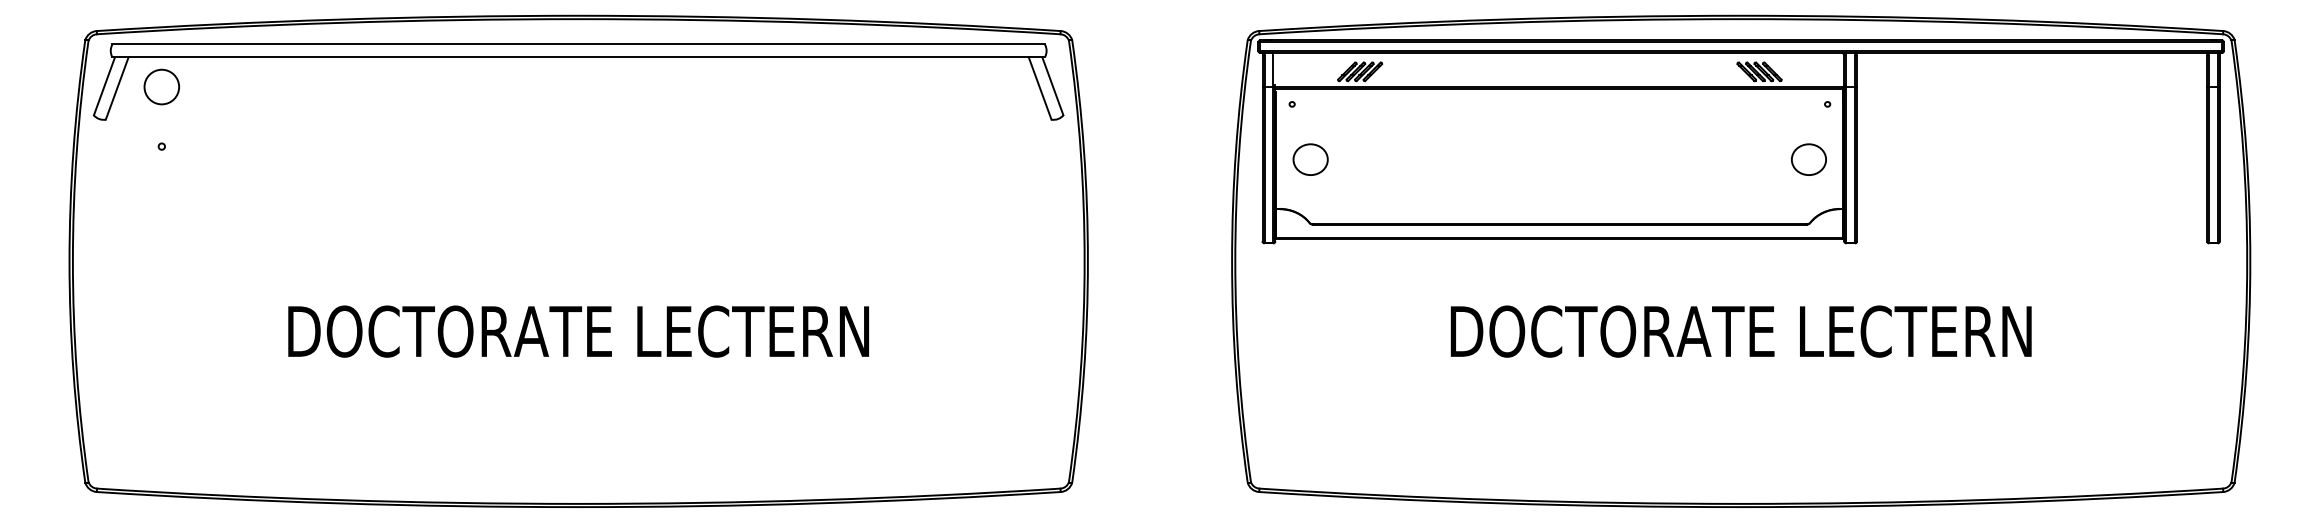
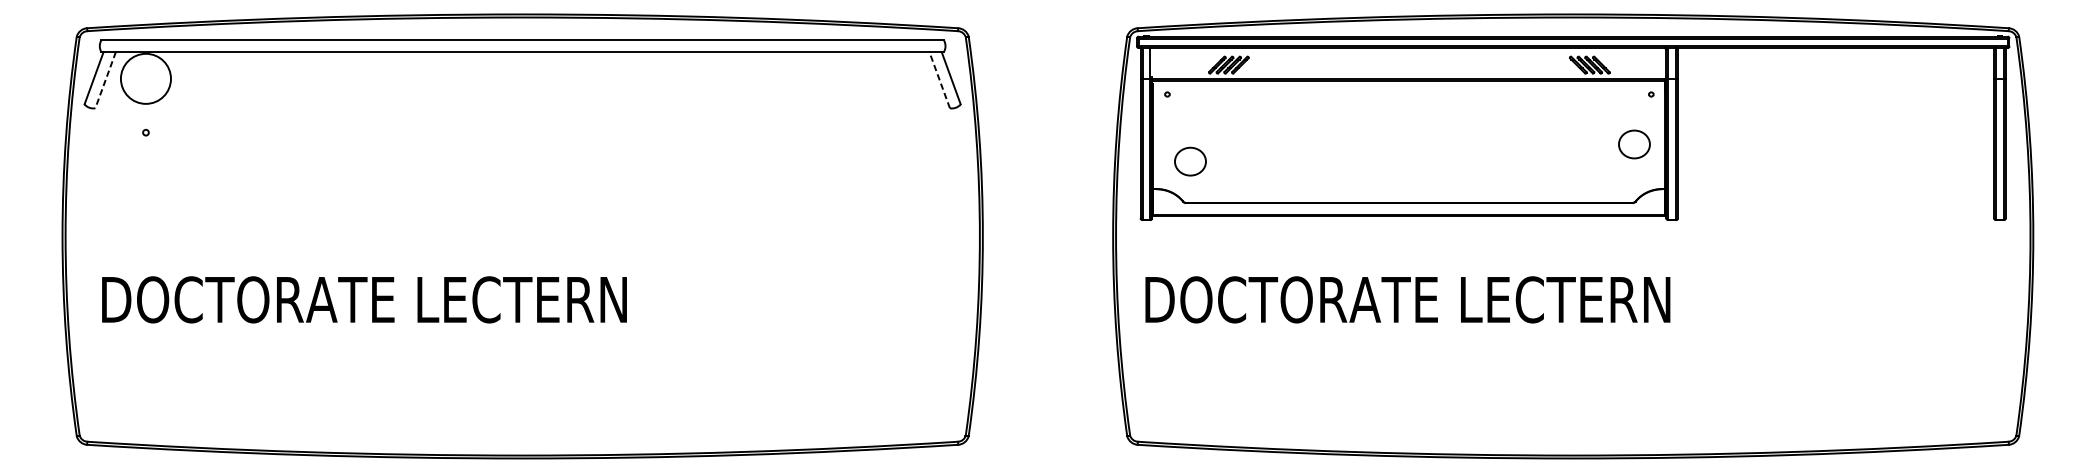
circle: (161, 86) -> (145, 78), size x1.6
line: (117, 88) -> (105, 80), solid -> dashed
line: (1039, 88) -> (939, 80), solid -> dashed
part: (1310, 159) -> (1190, 161), moved
text: (578, 331) -> (364, 299), moved
text: (1740, 331) -> (1407, 299), moved

